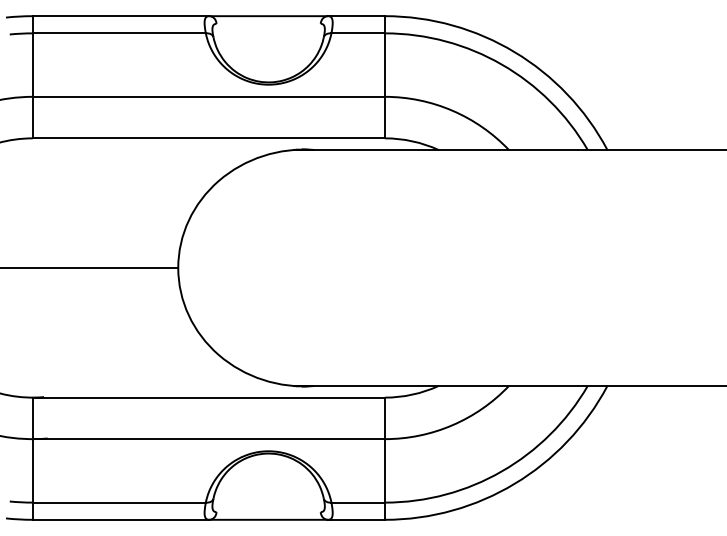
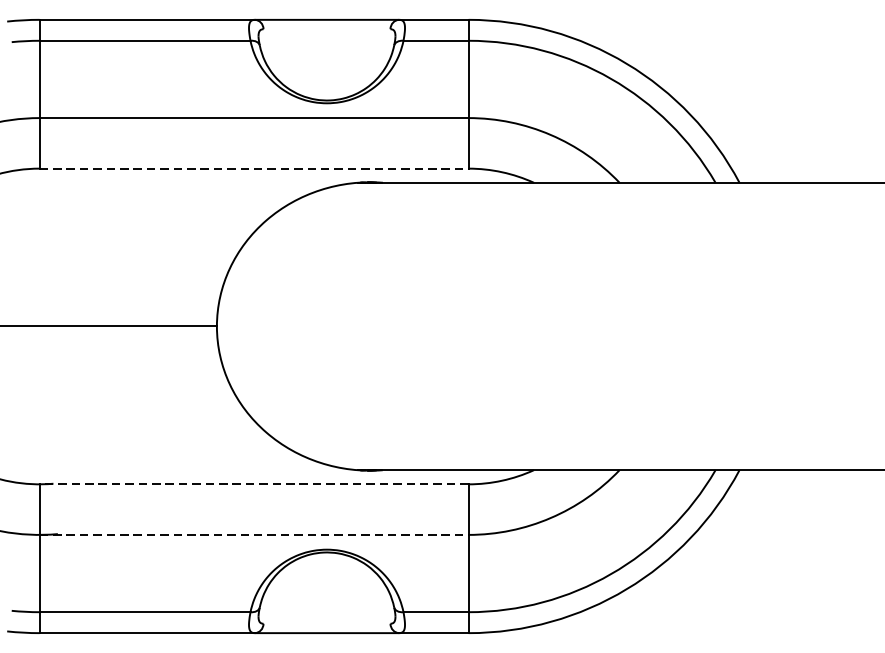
line: (209, 138) -> (254, 168), solid -> dashed
line: (208, 397) -> (253, 484), solid -> dashed
line: (209, 439) -> (254, 535), solid -> dashed

